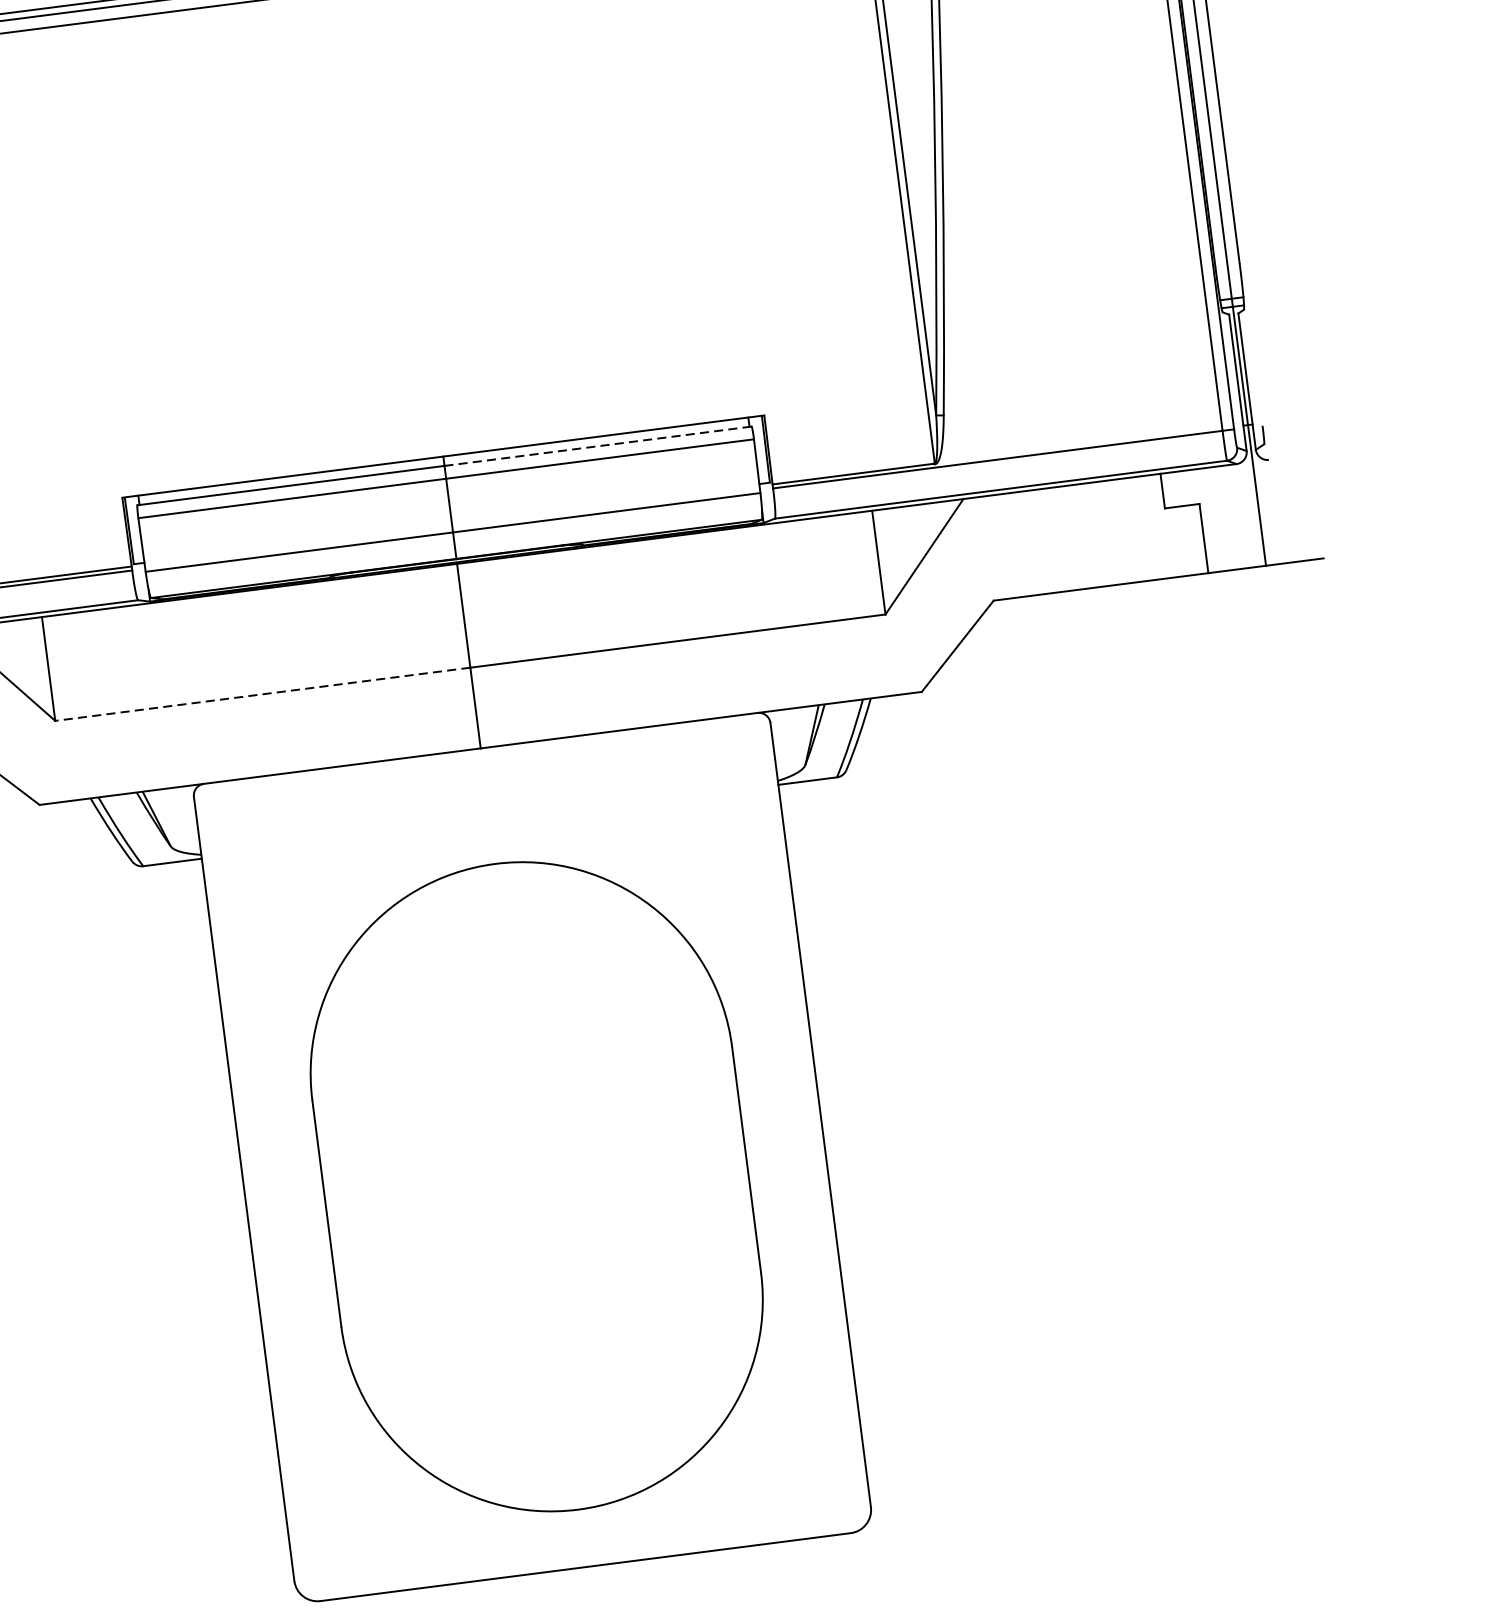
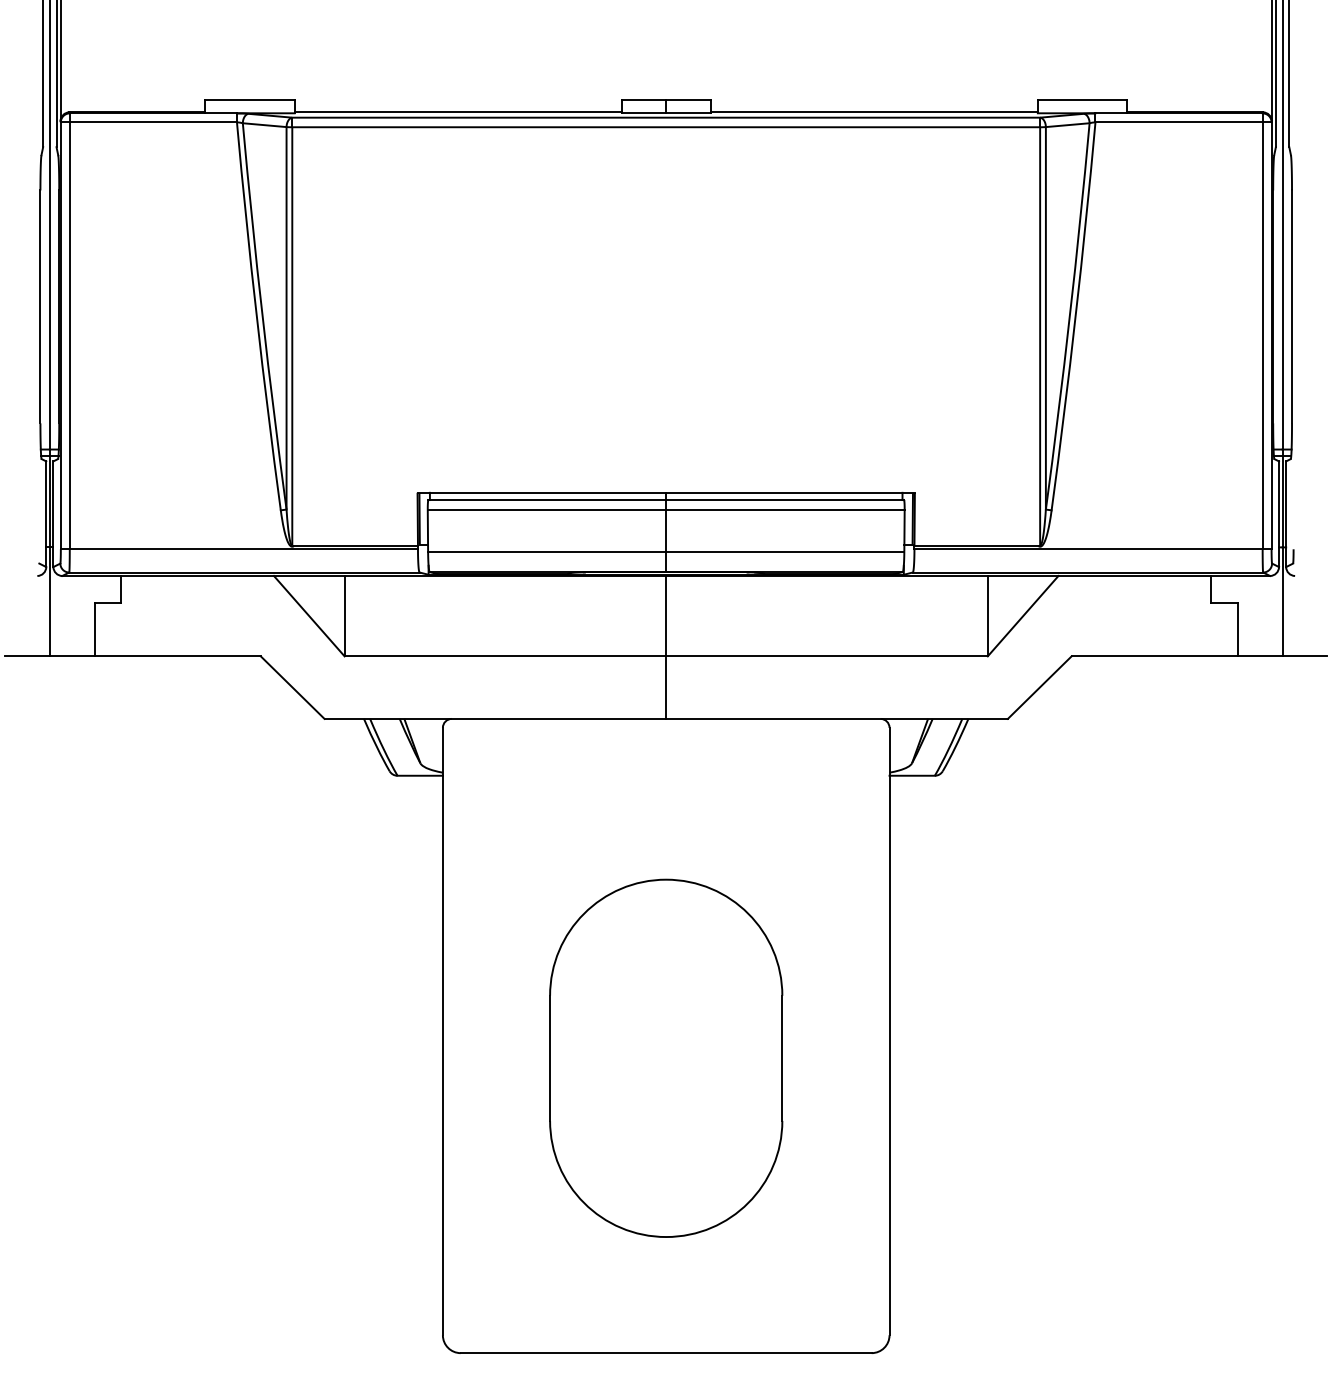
line: (598, 446) -> (785, 500), dashed -> solid
line: (262, 694) -> (505, 656), dashed -> solid
part: (537, 1185) -> (666, 1057), size x0.71

